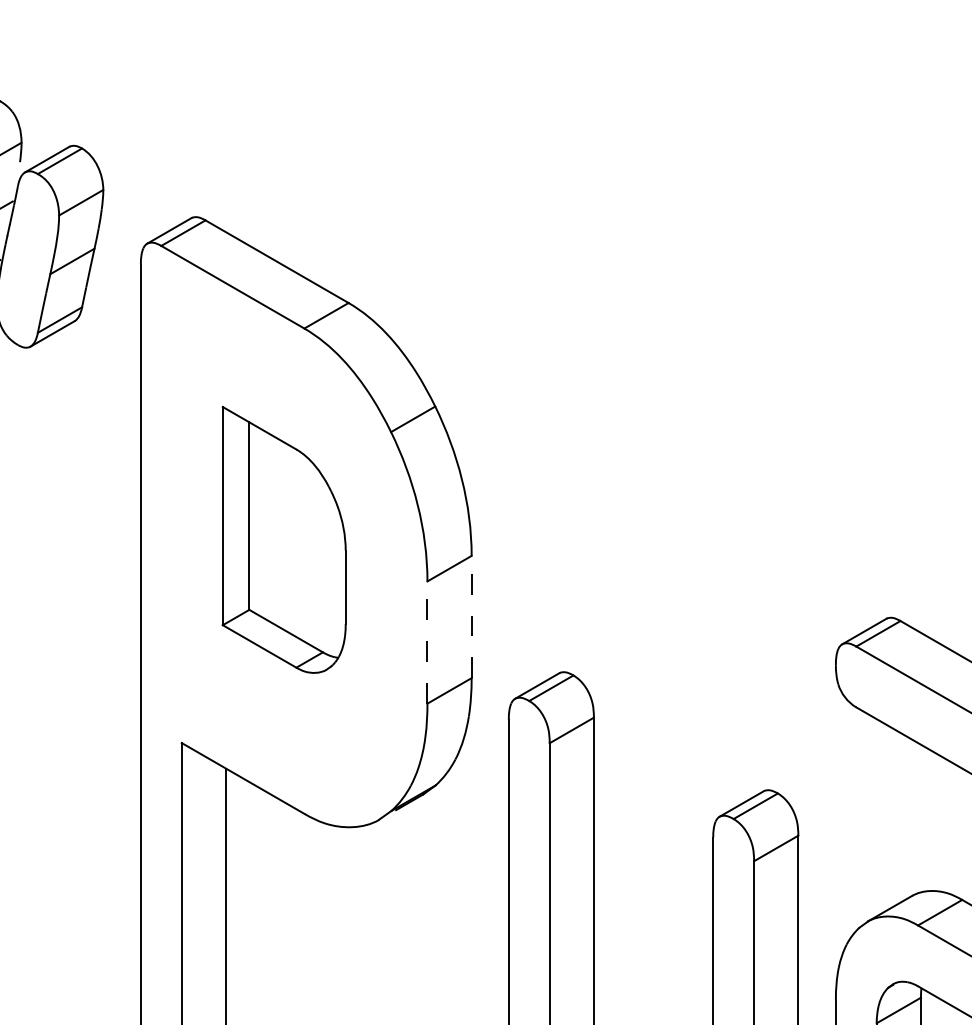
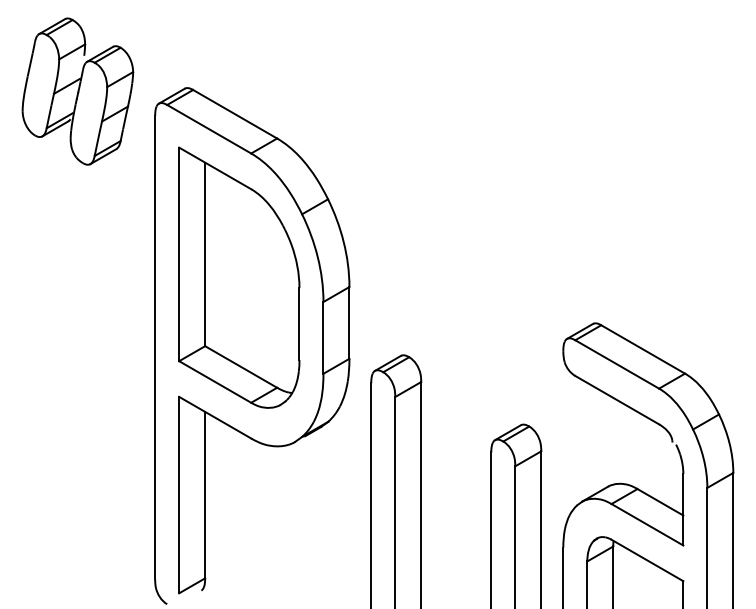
part: (284, 539) -> (239, 277), size x1.67
line: (471, 616) -> (349, 322), dashed -> solid
line: (427, 641) -> (323, 337), dashed -> solid

